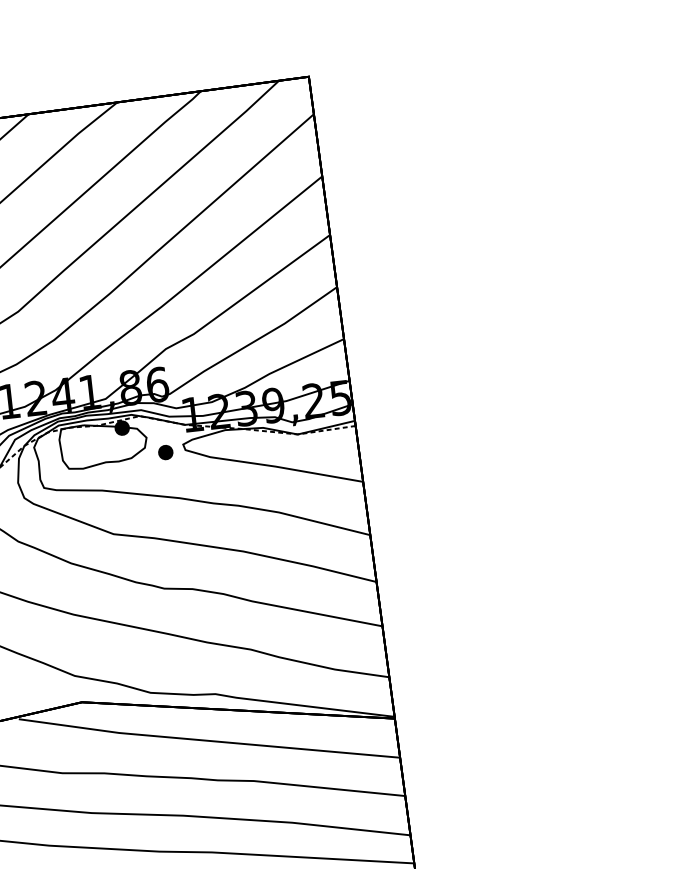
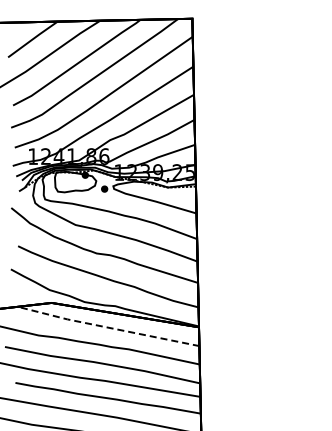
line: (208, 739) -> (109, 327), solid -> dashed

